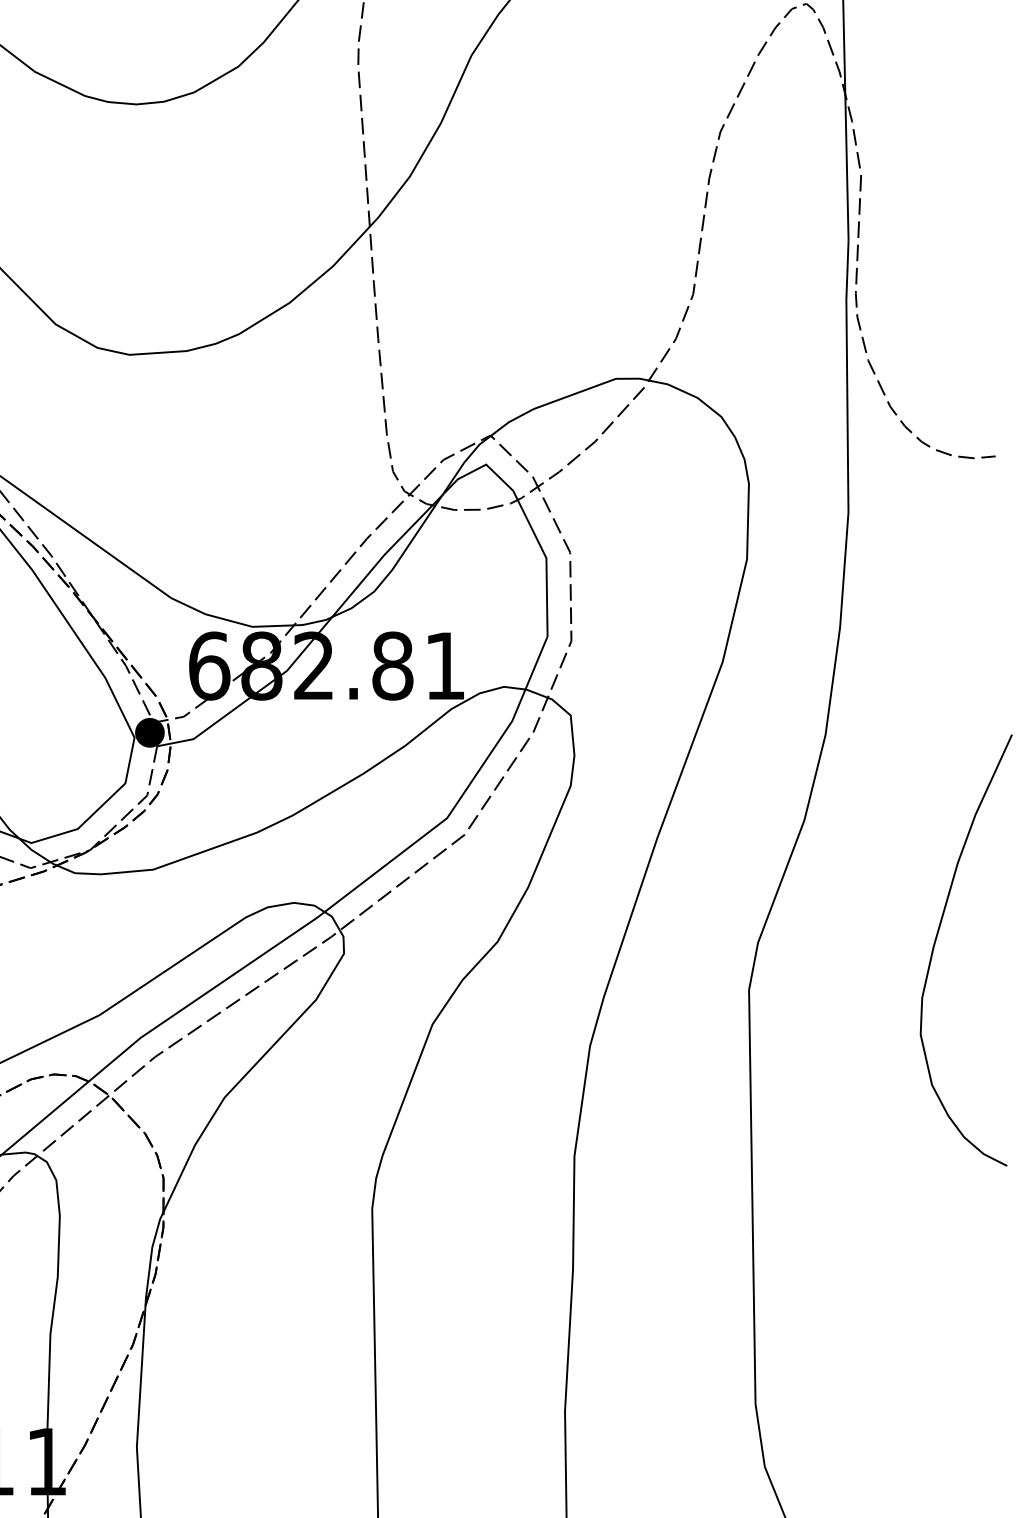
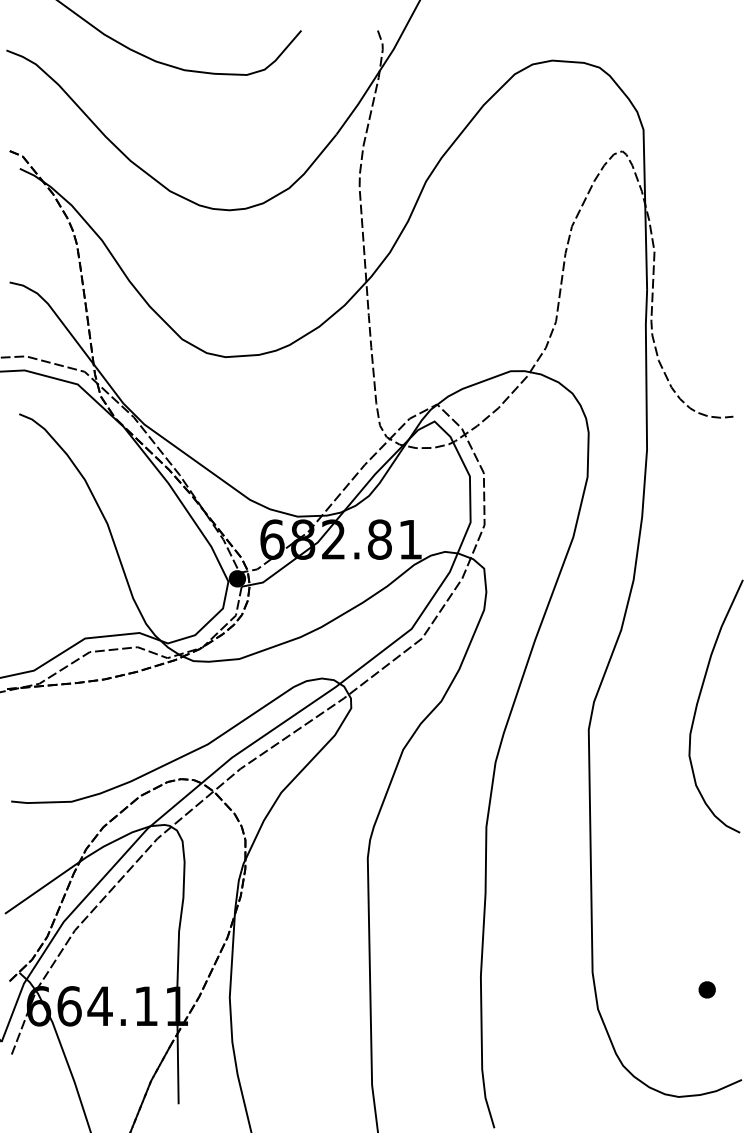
part: (949, 1433) -> (706, 989), added

